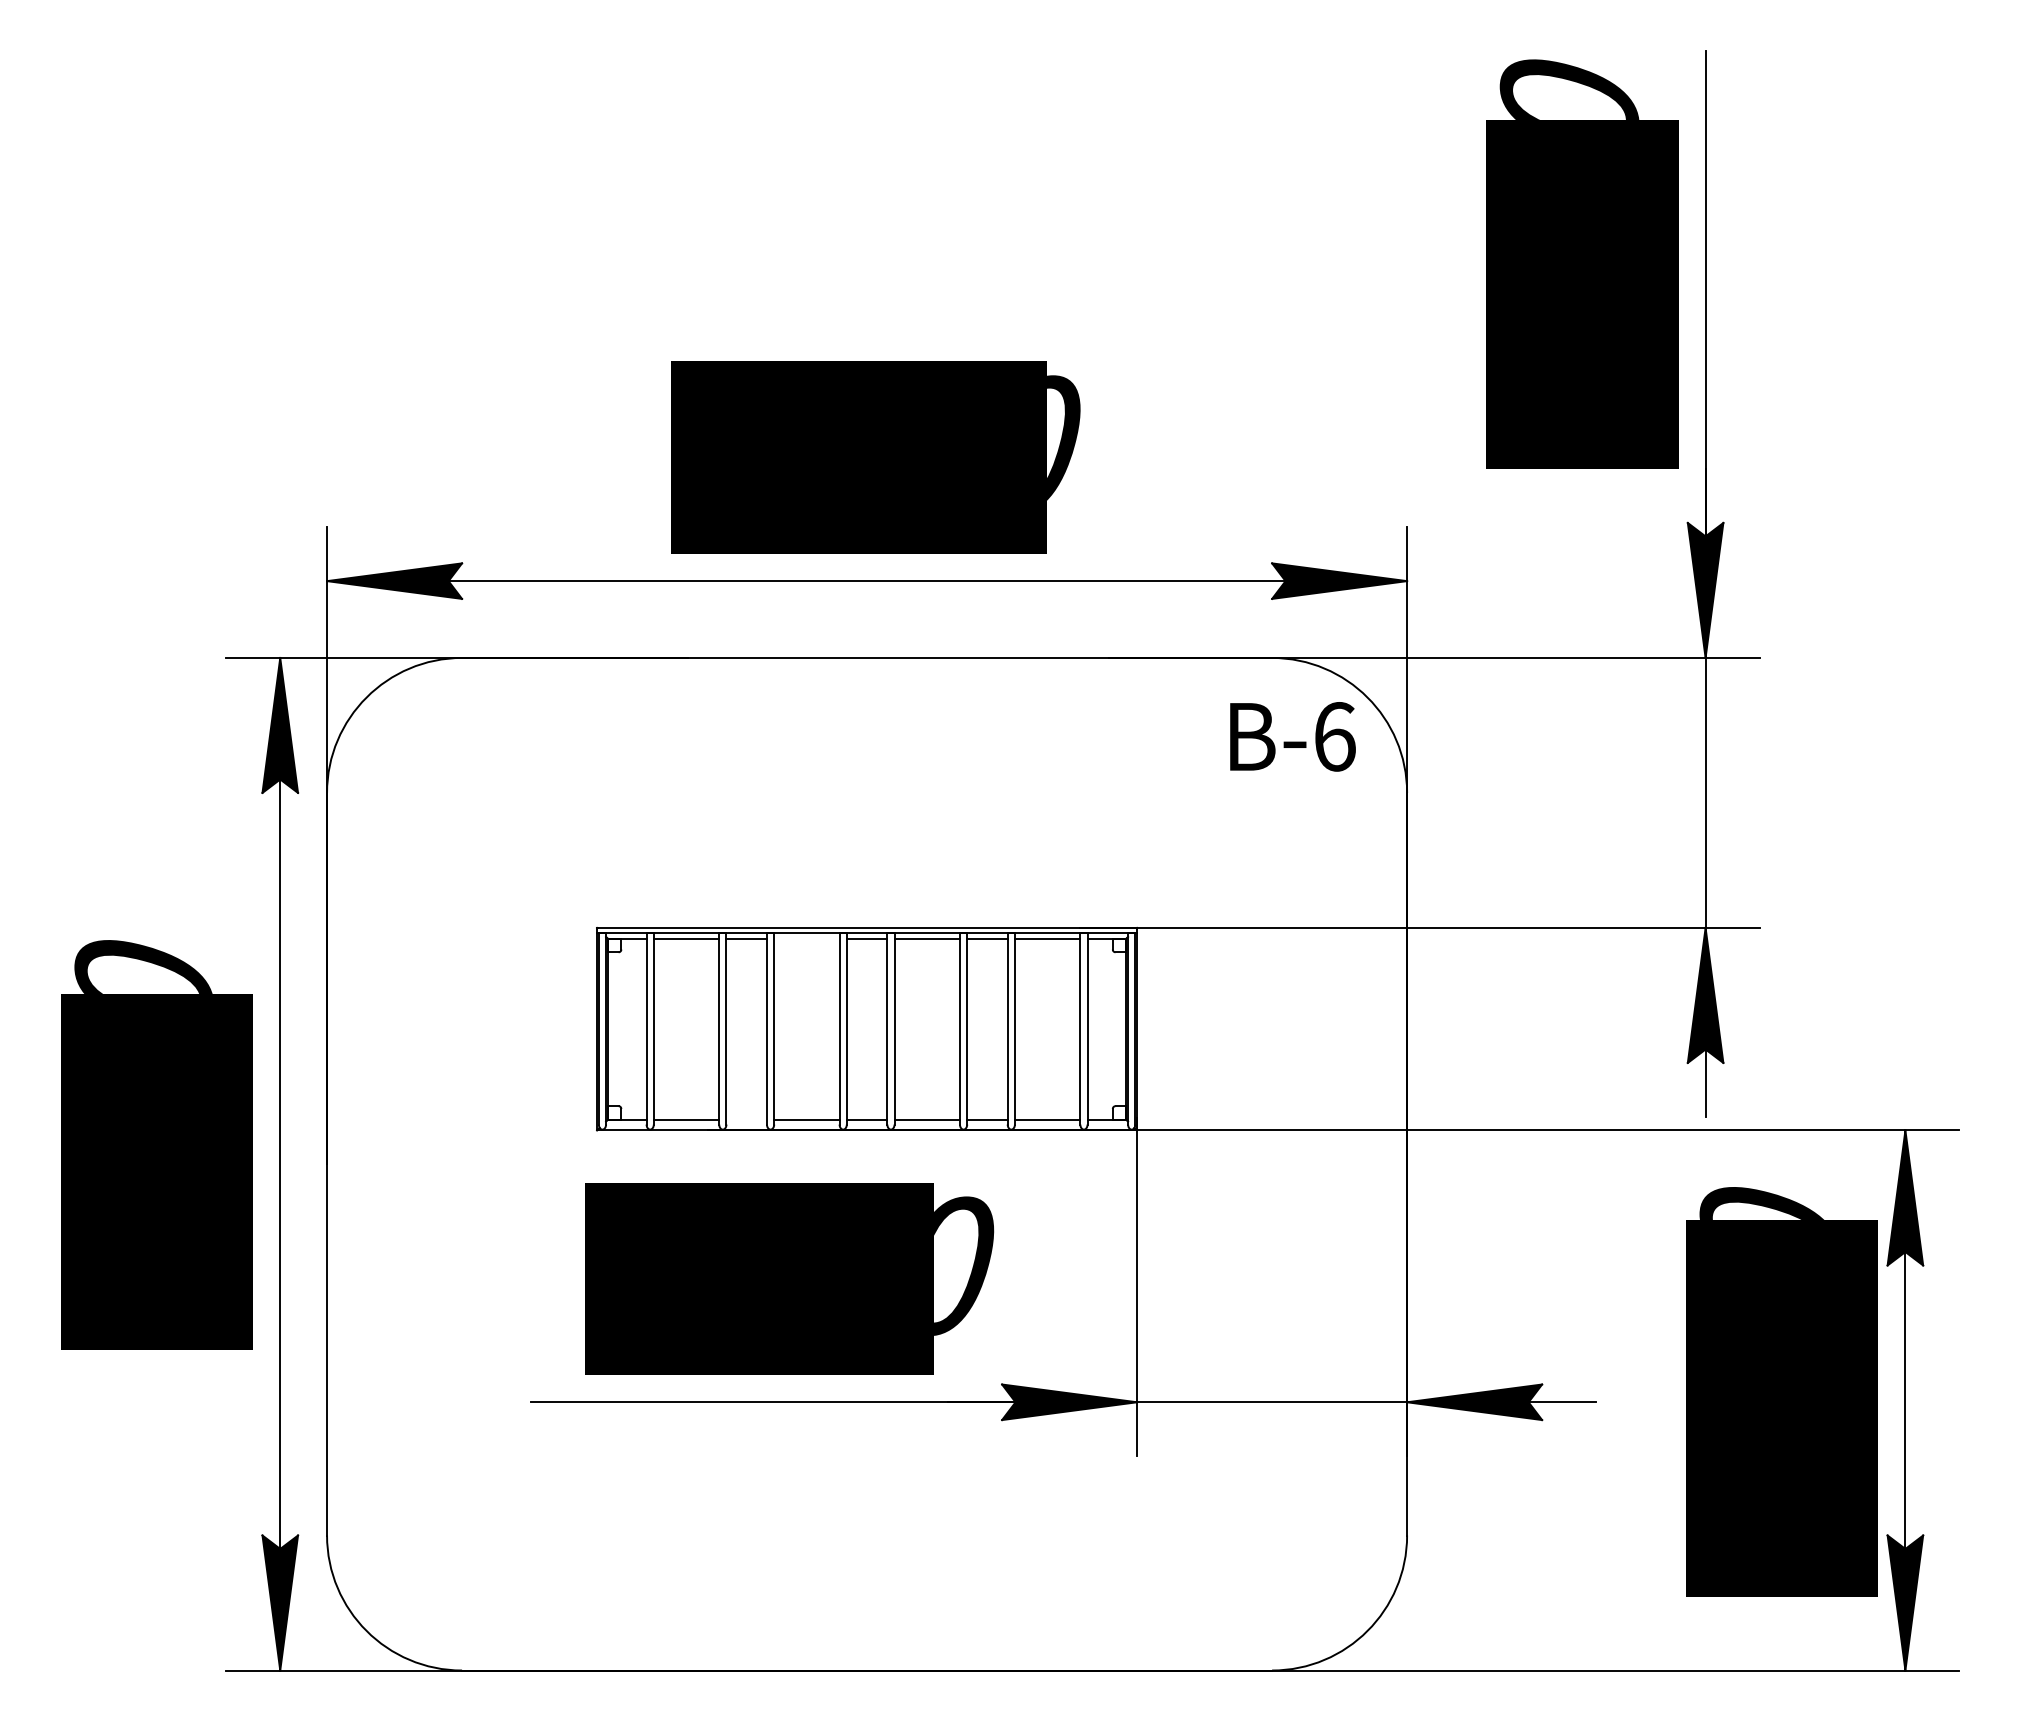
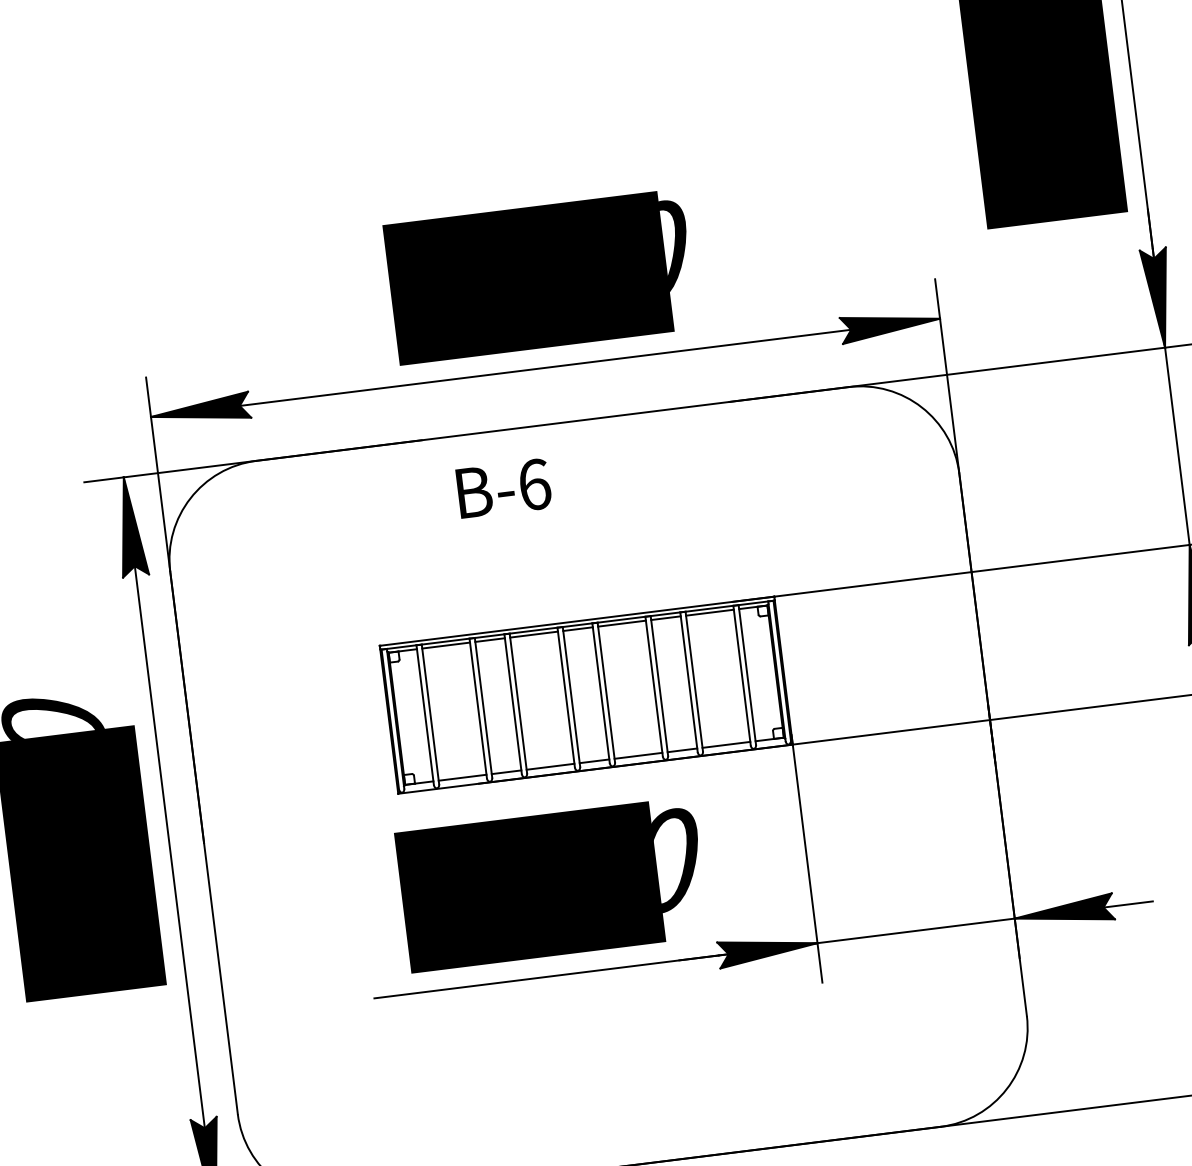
text: (1292, 736) -> (503, 488), moved
line: (806, 938) -> (533, 634), added
line: (746, 1119) -> (506, 772), added

